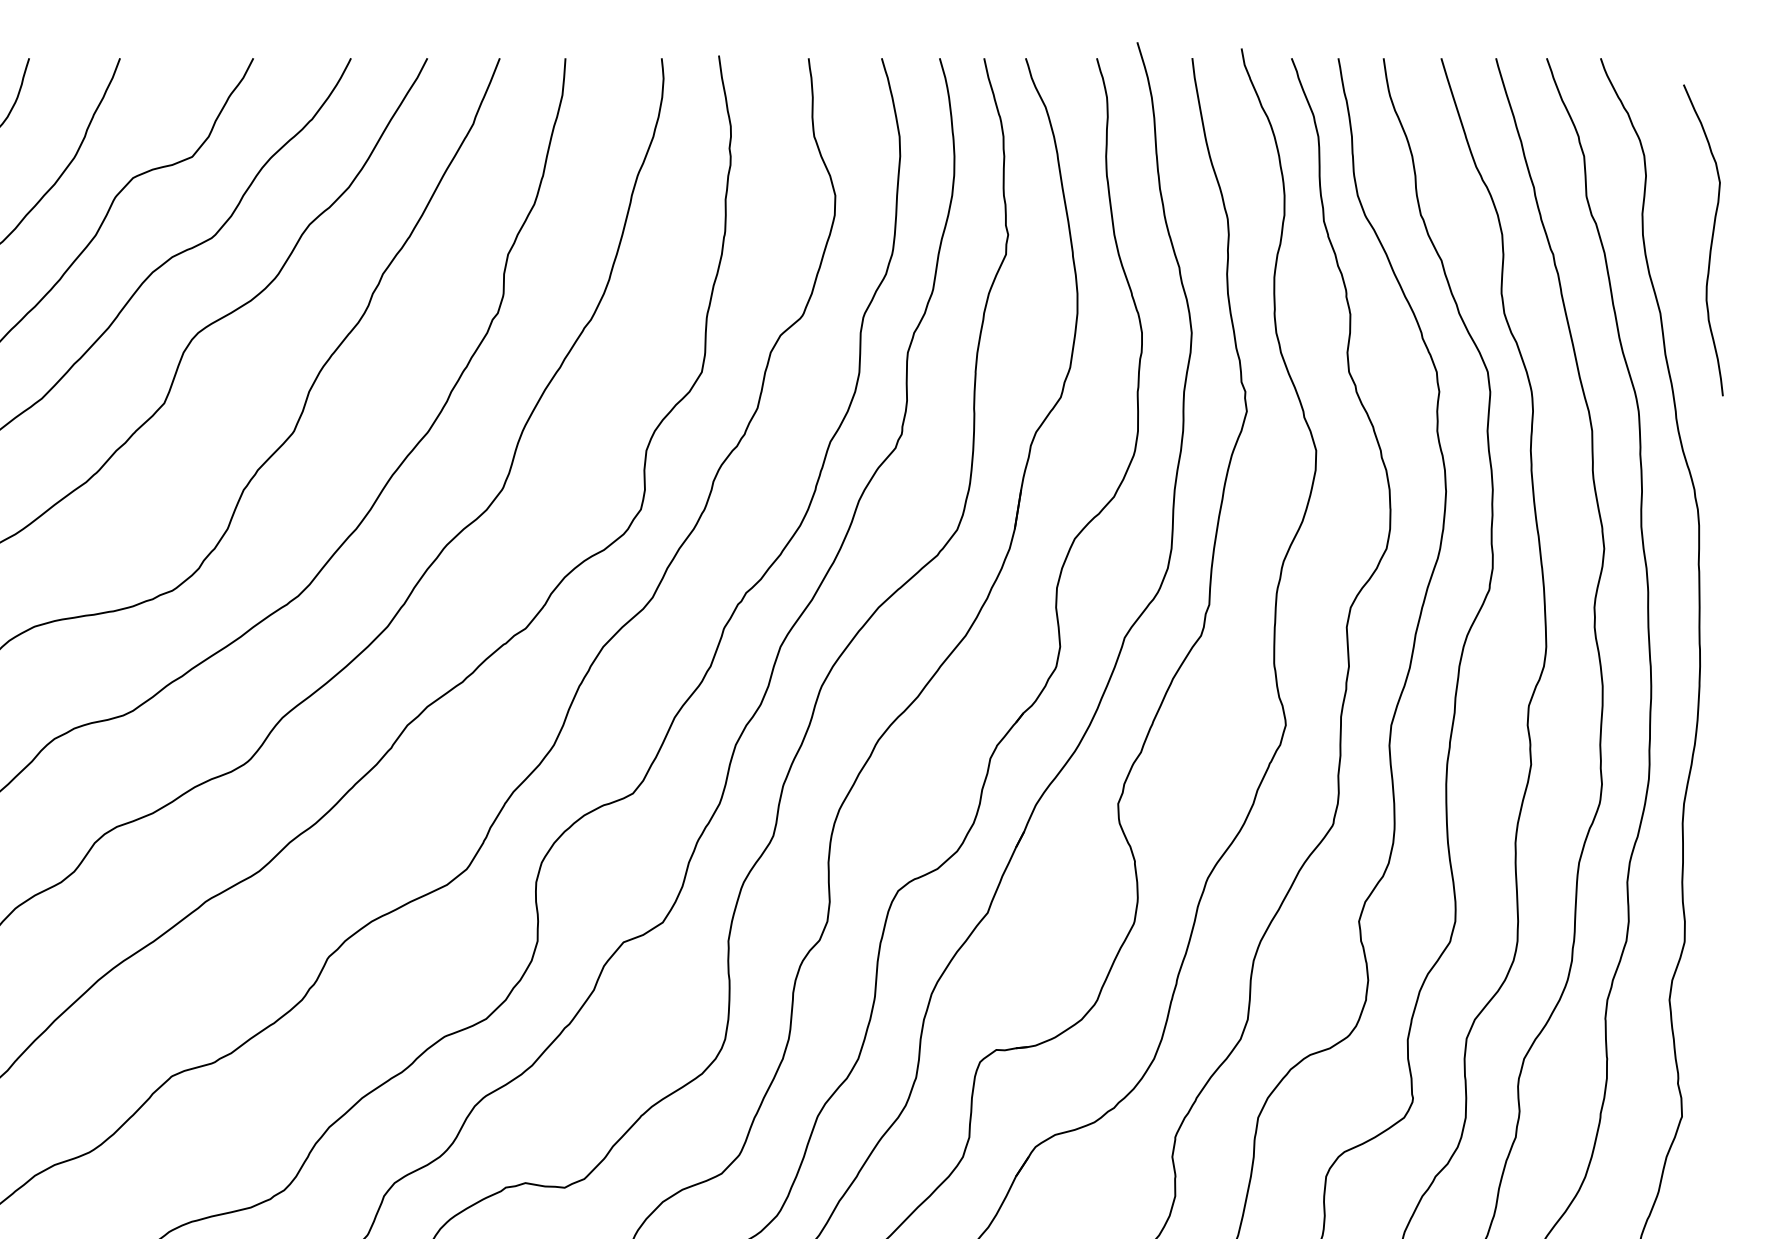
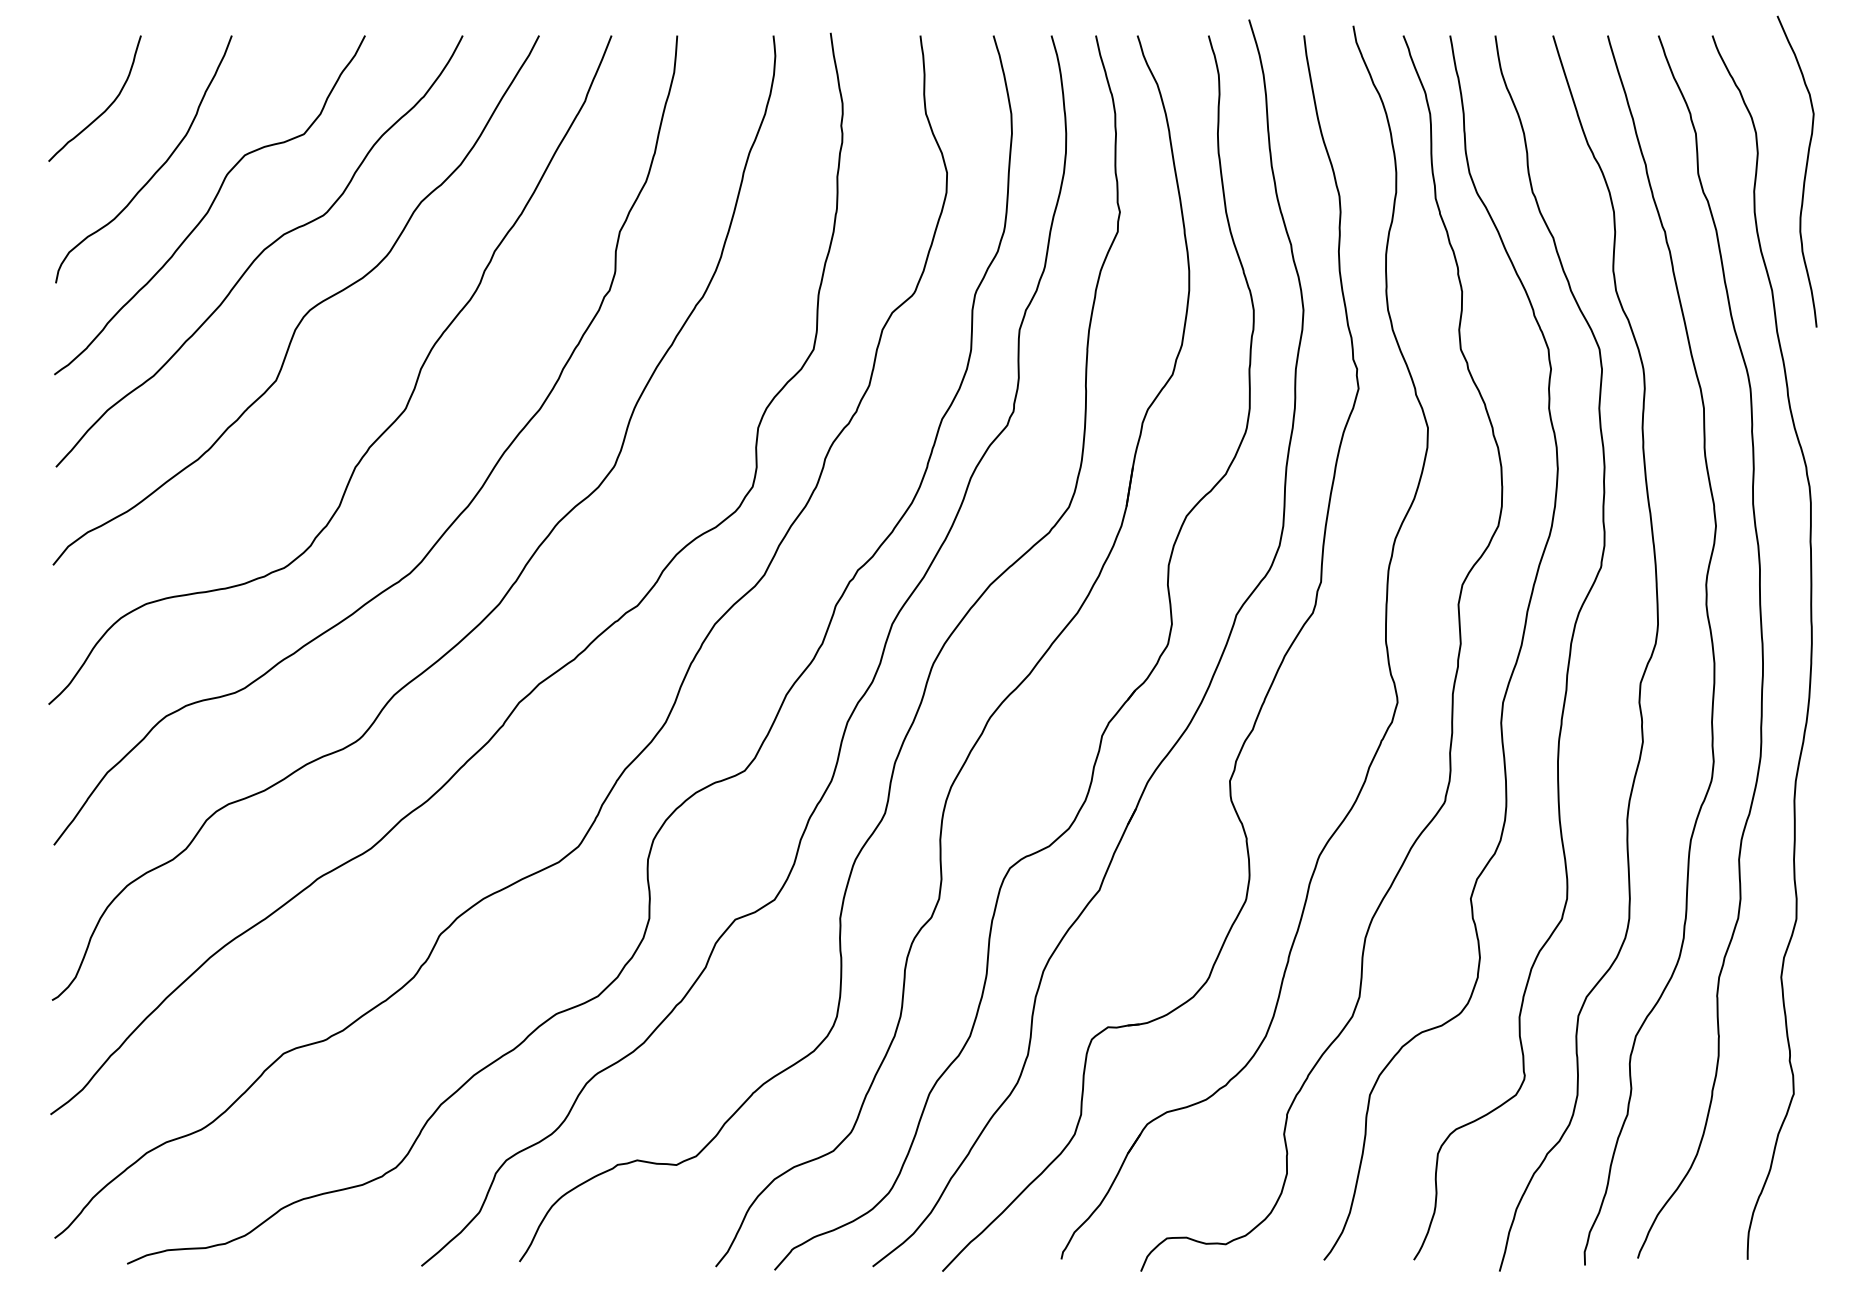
curve: (1710, 241) -> (1804, 172), moved

